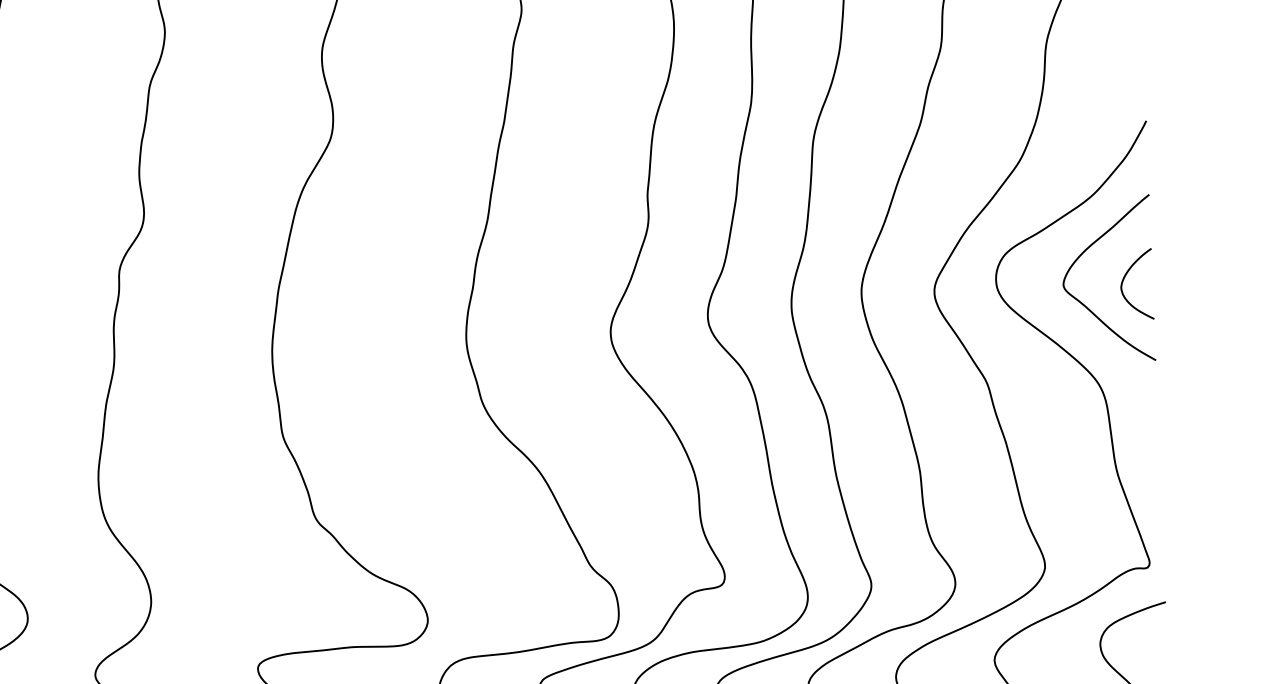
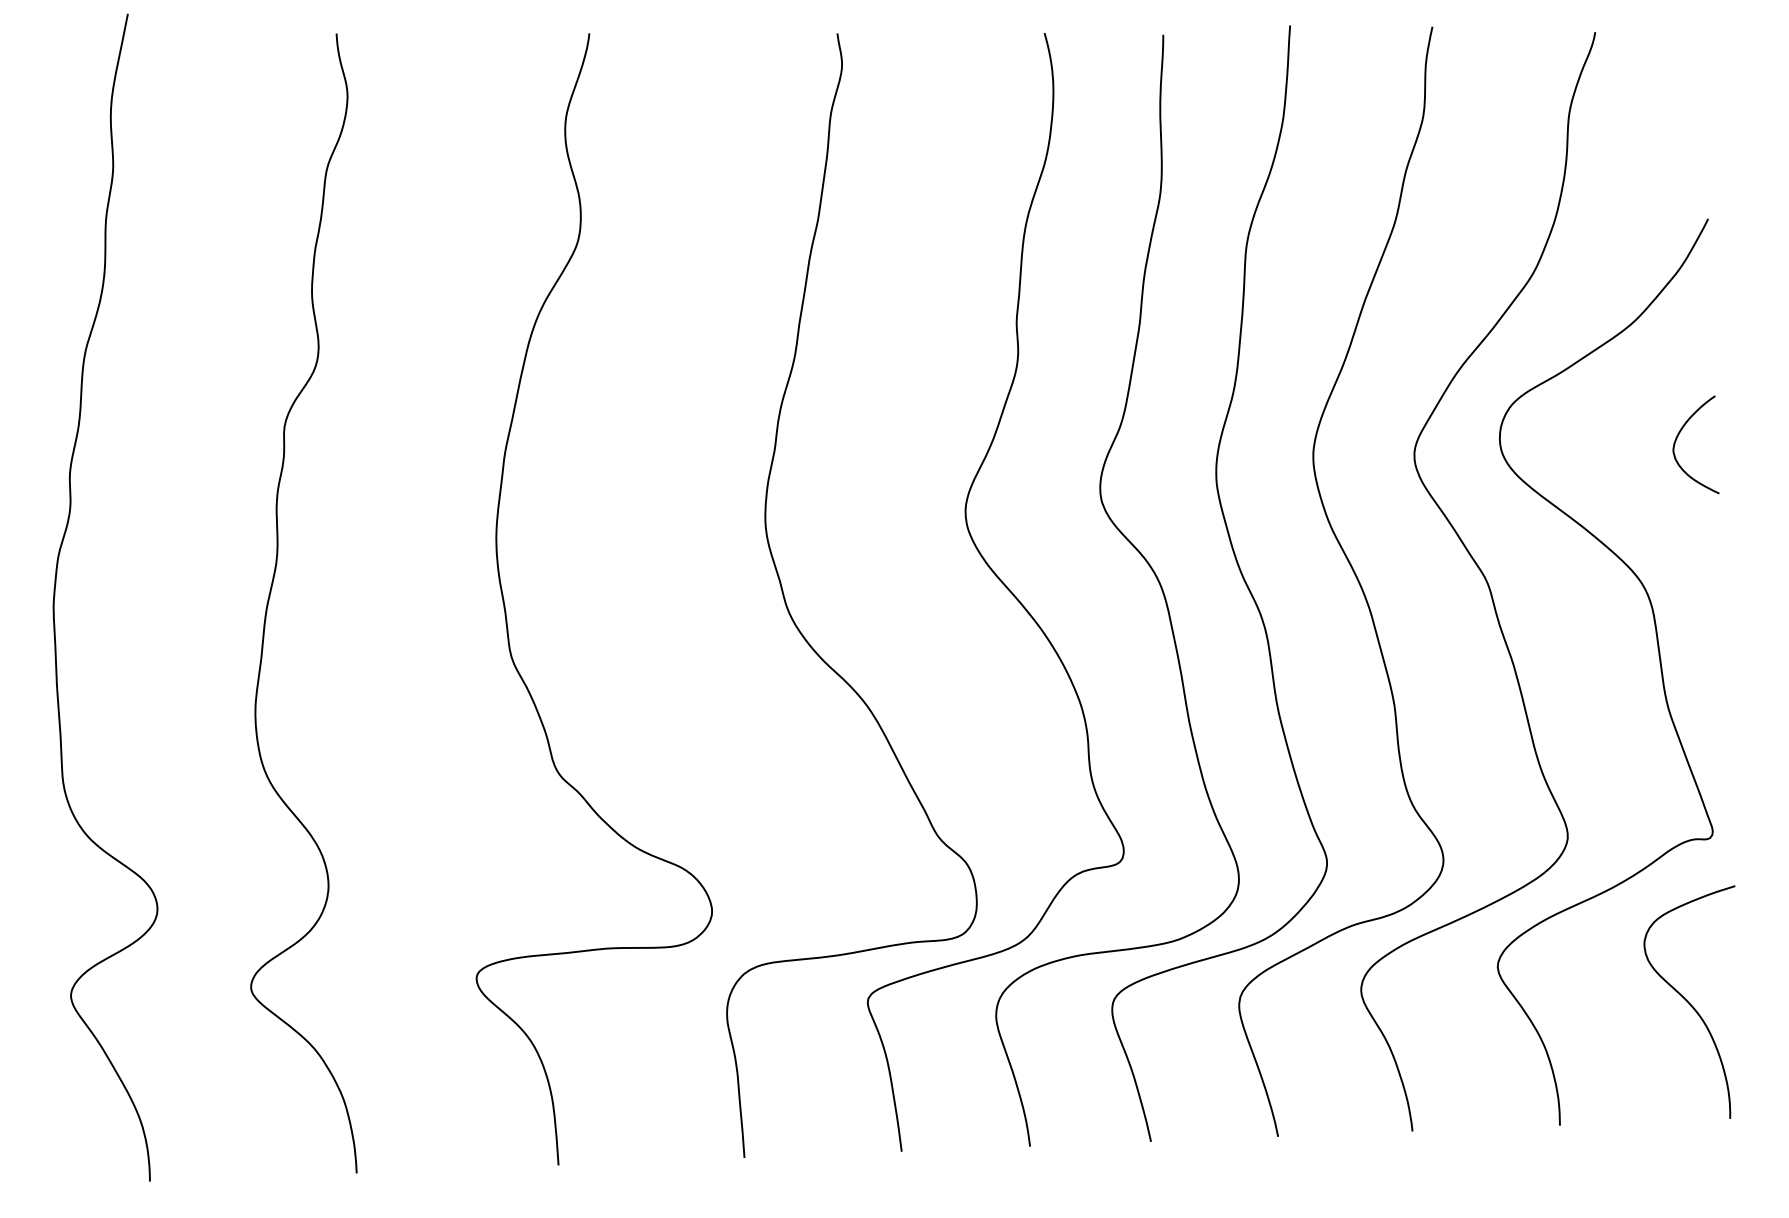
curve: (1084, 252) -> (1622, 401), removed

